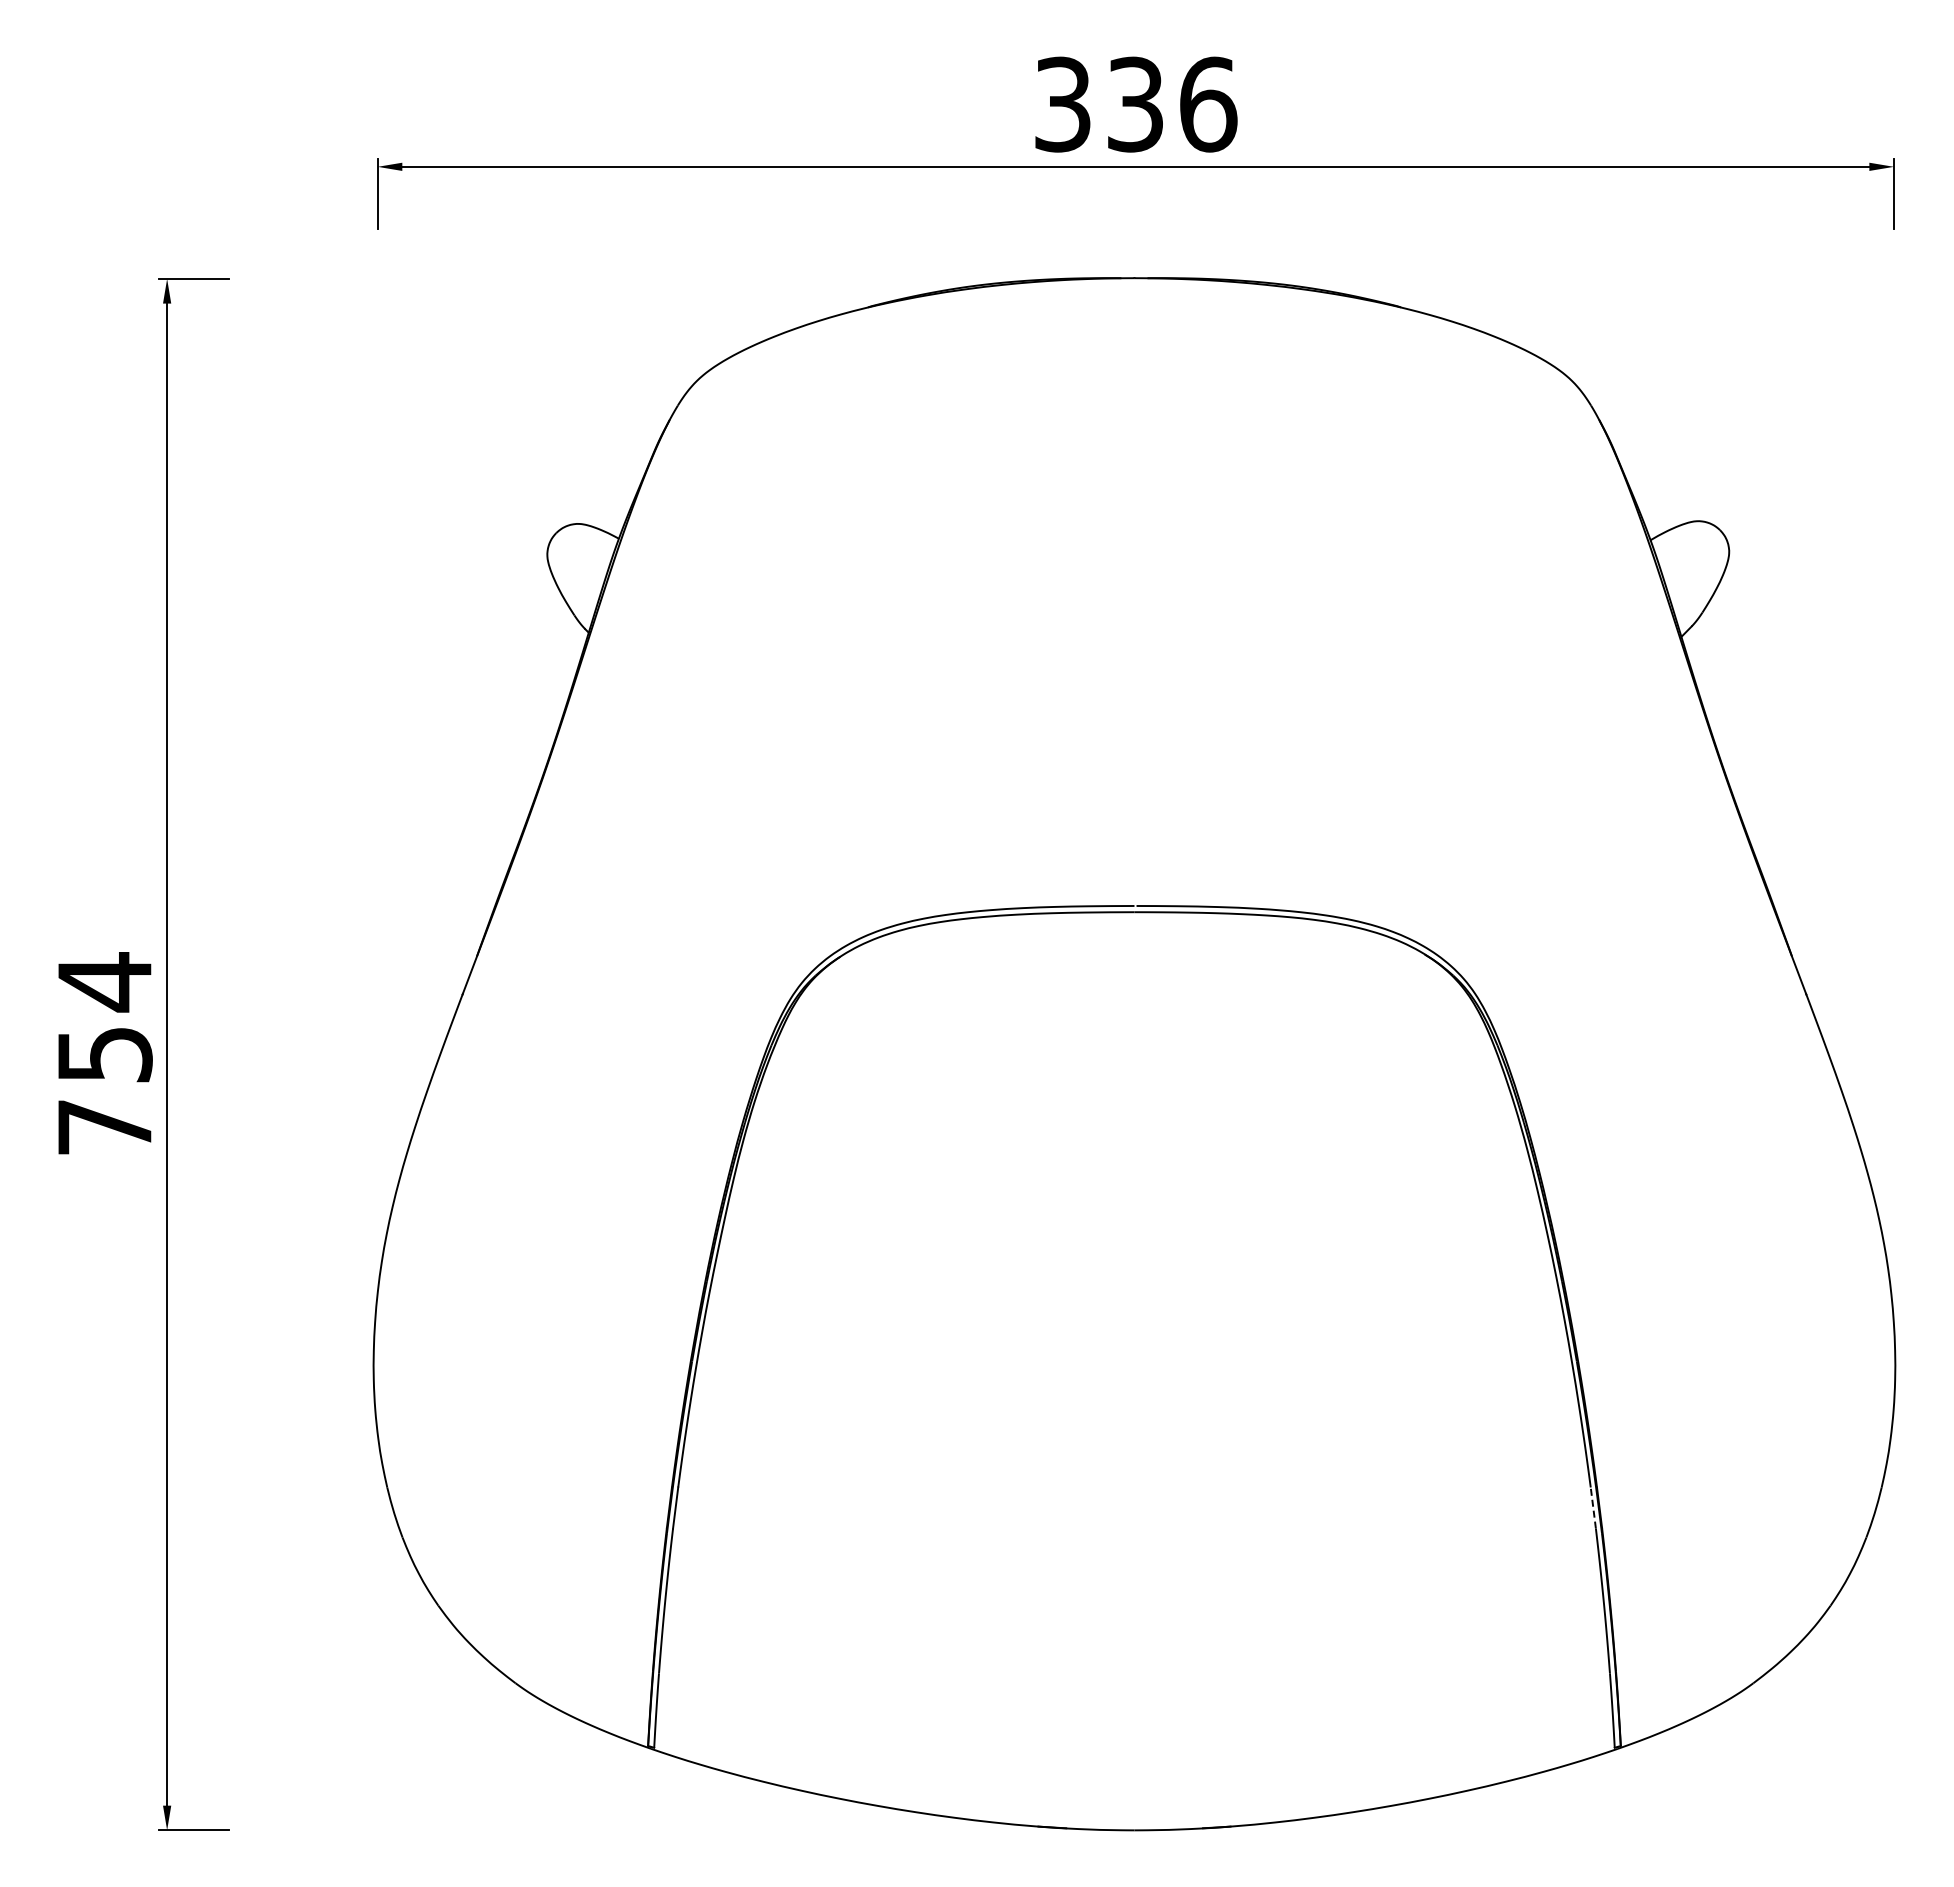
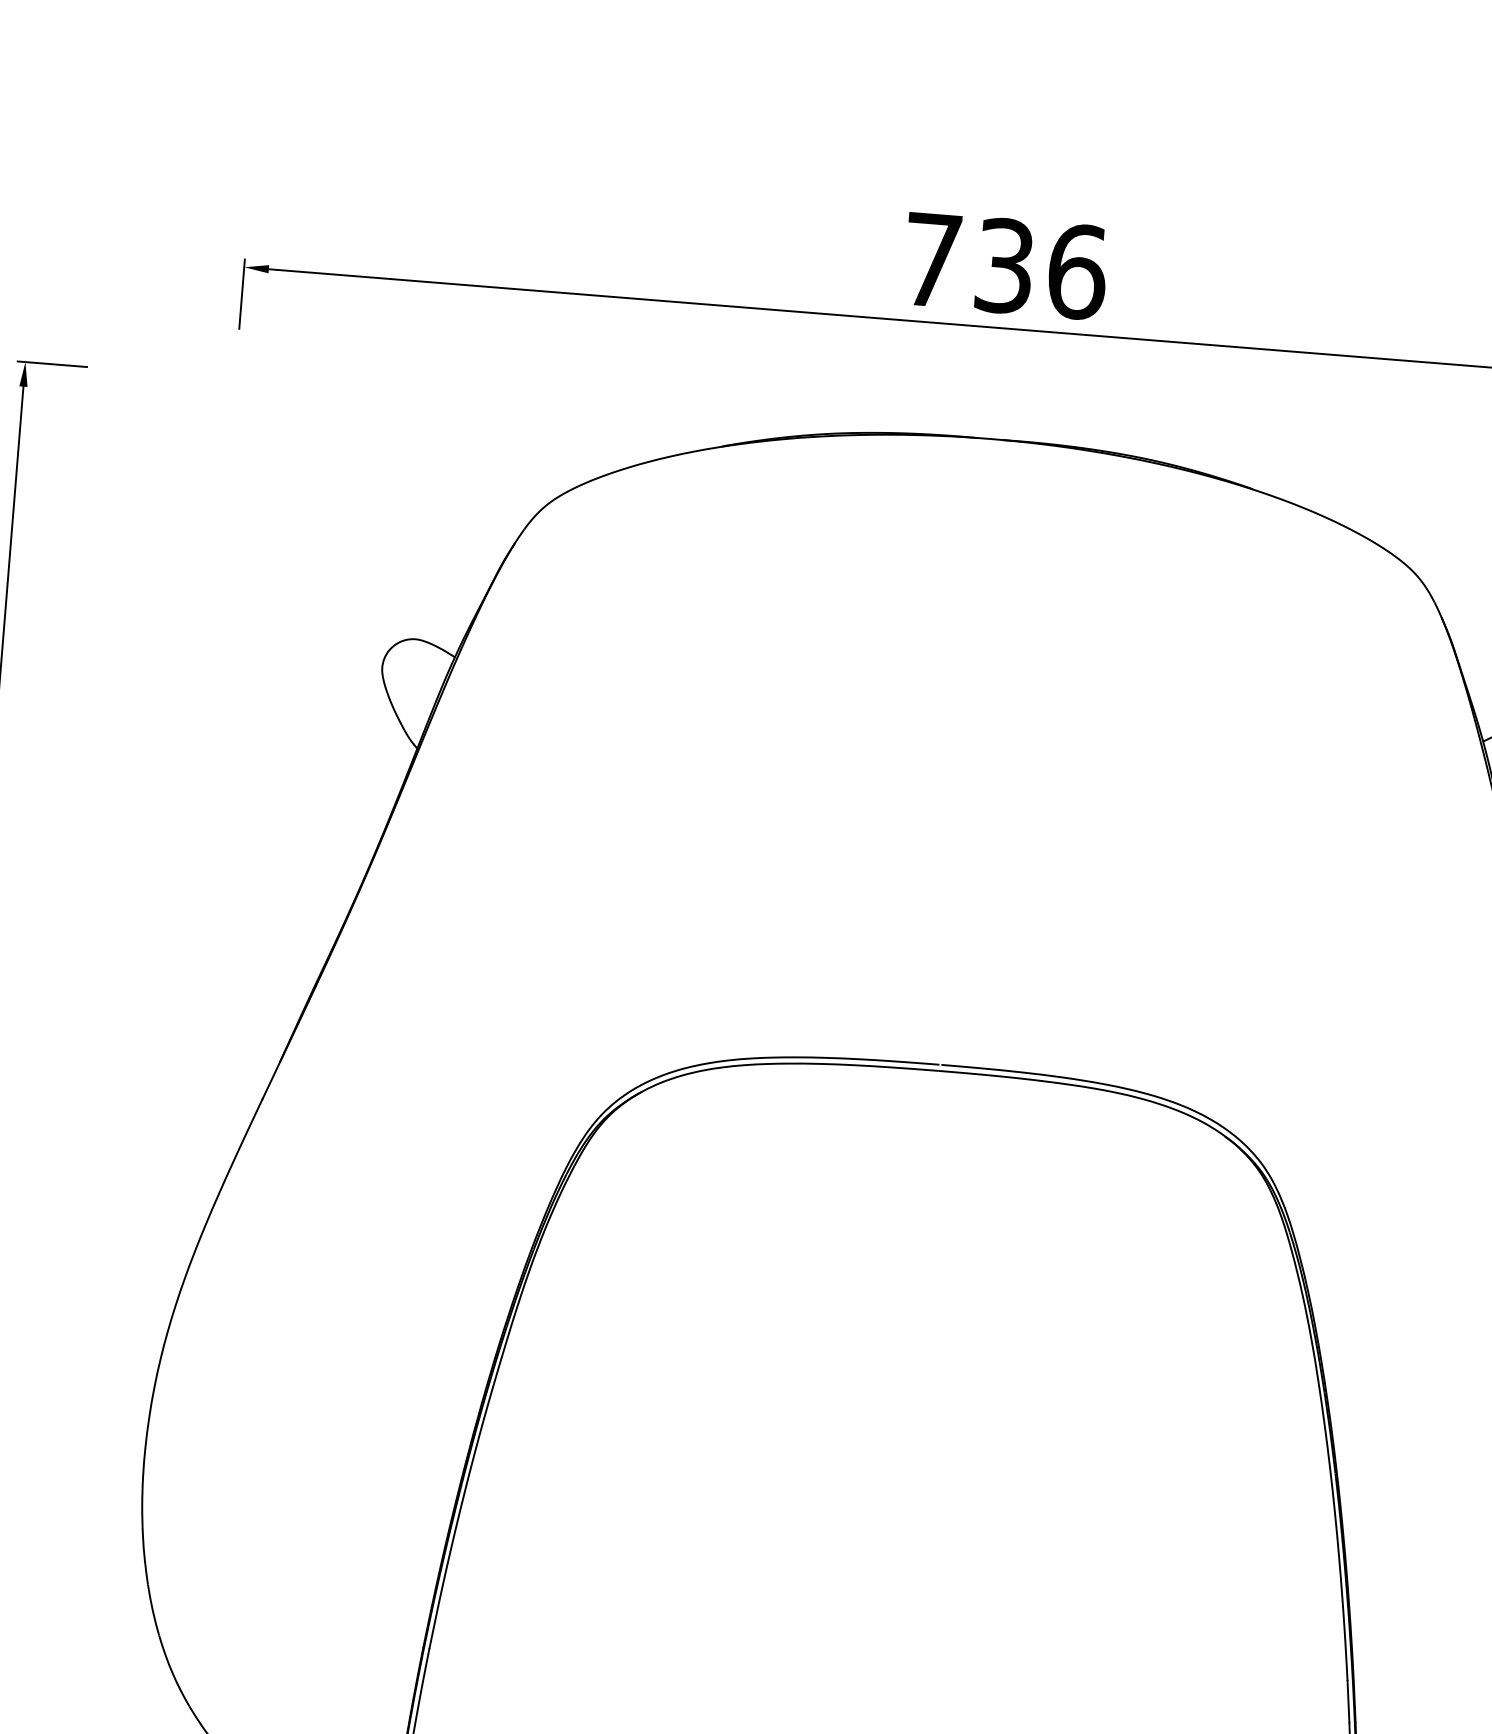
text: (1062, 104) -> (931, 260), 336 -> 736
line: (1593, 1508) -> (1348, 1702), dashed -> solid

